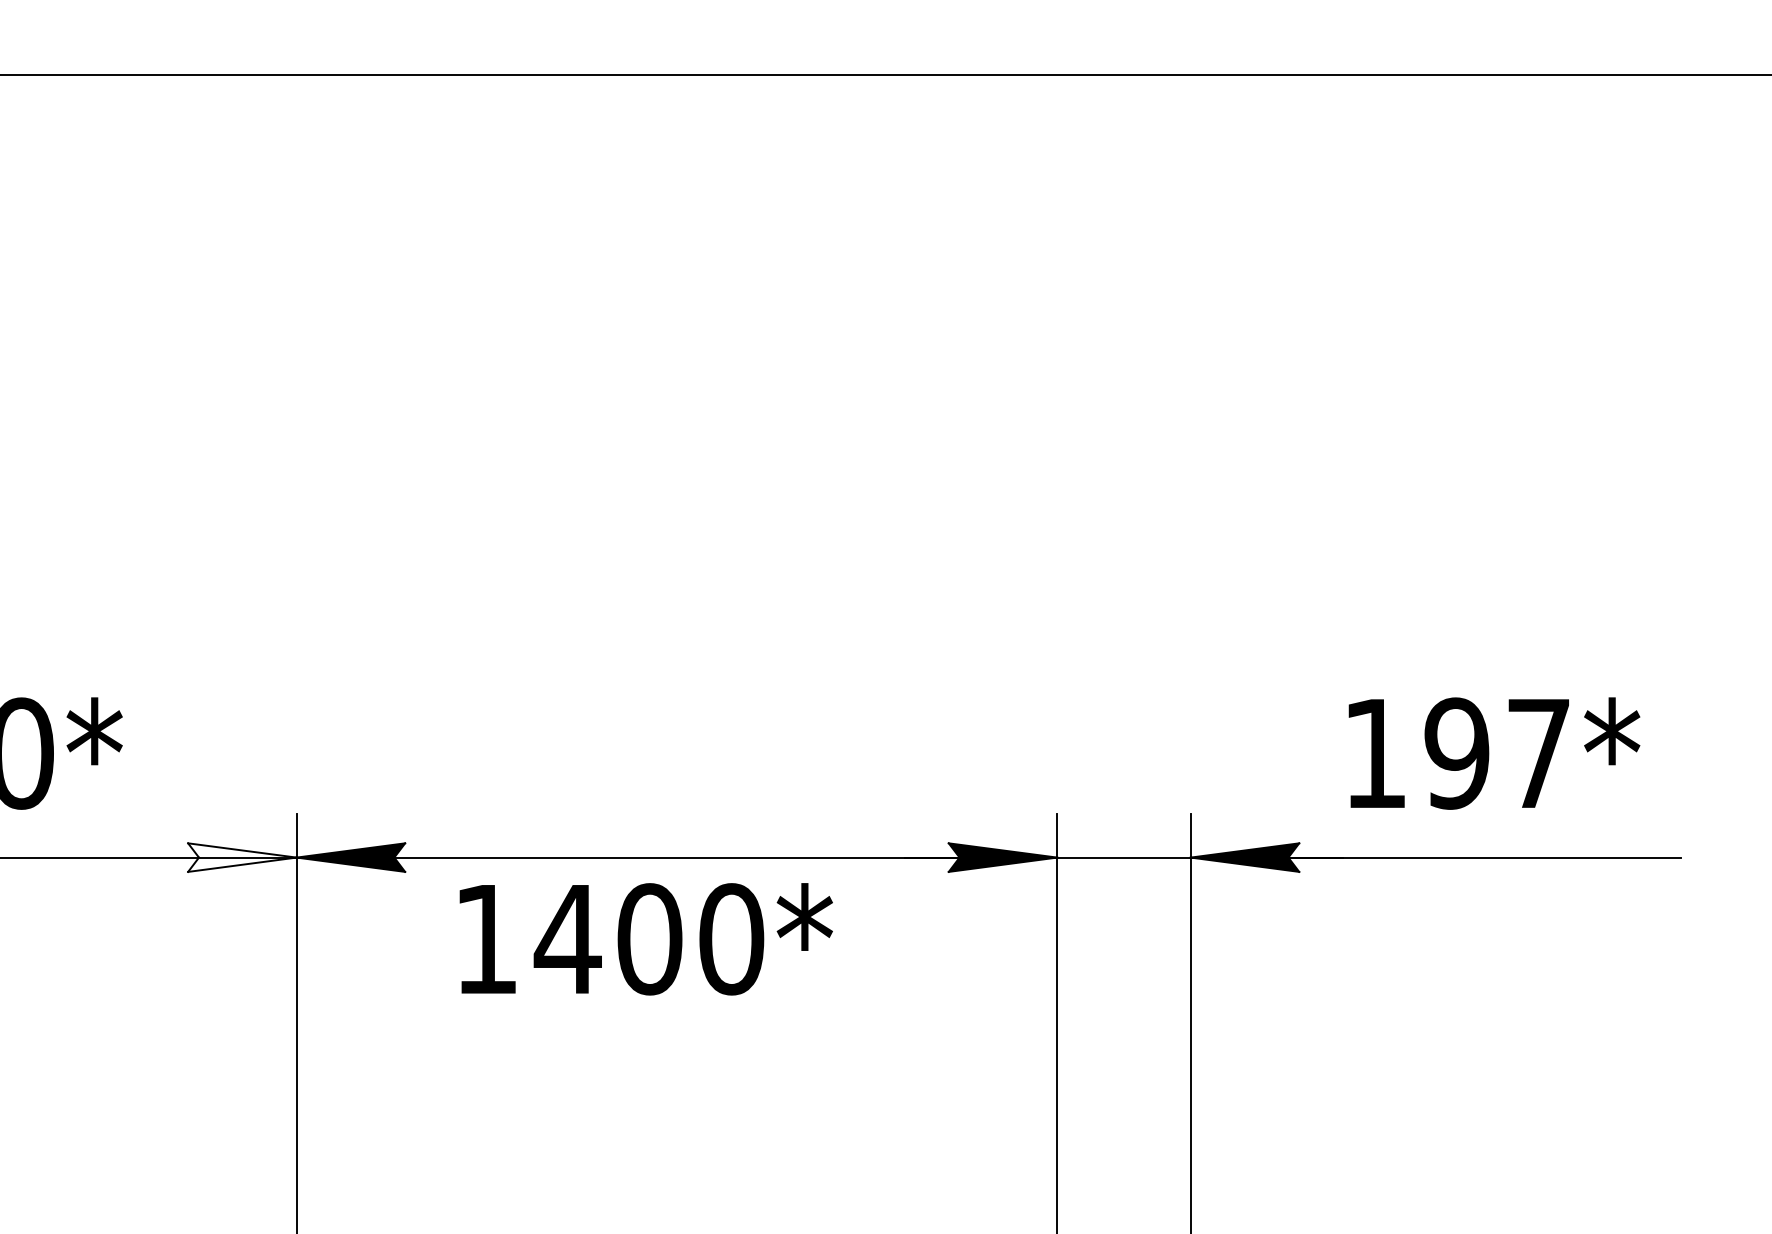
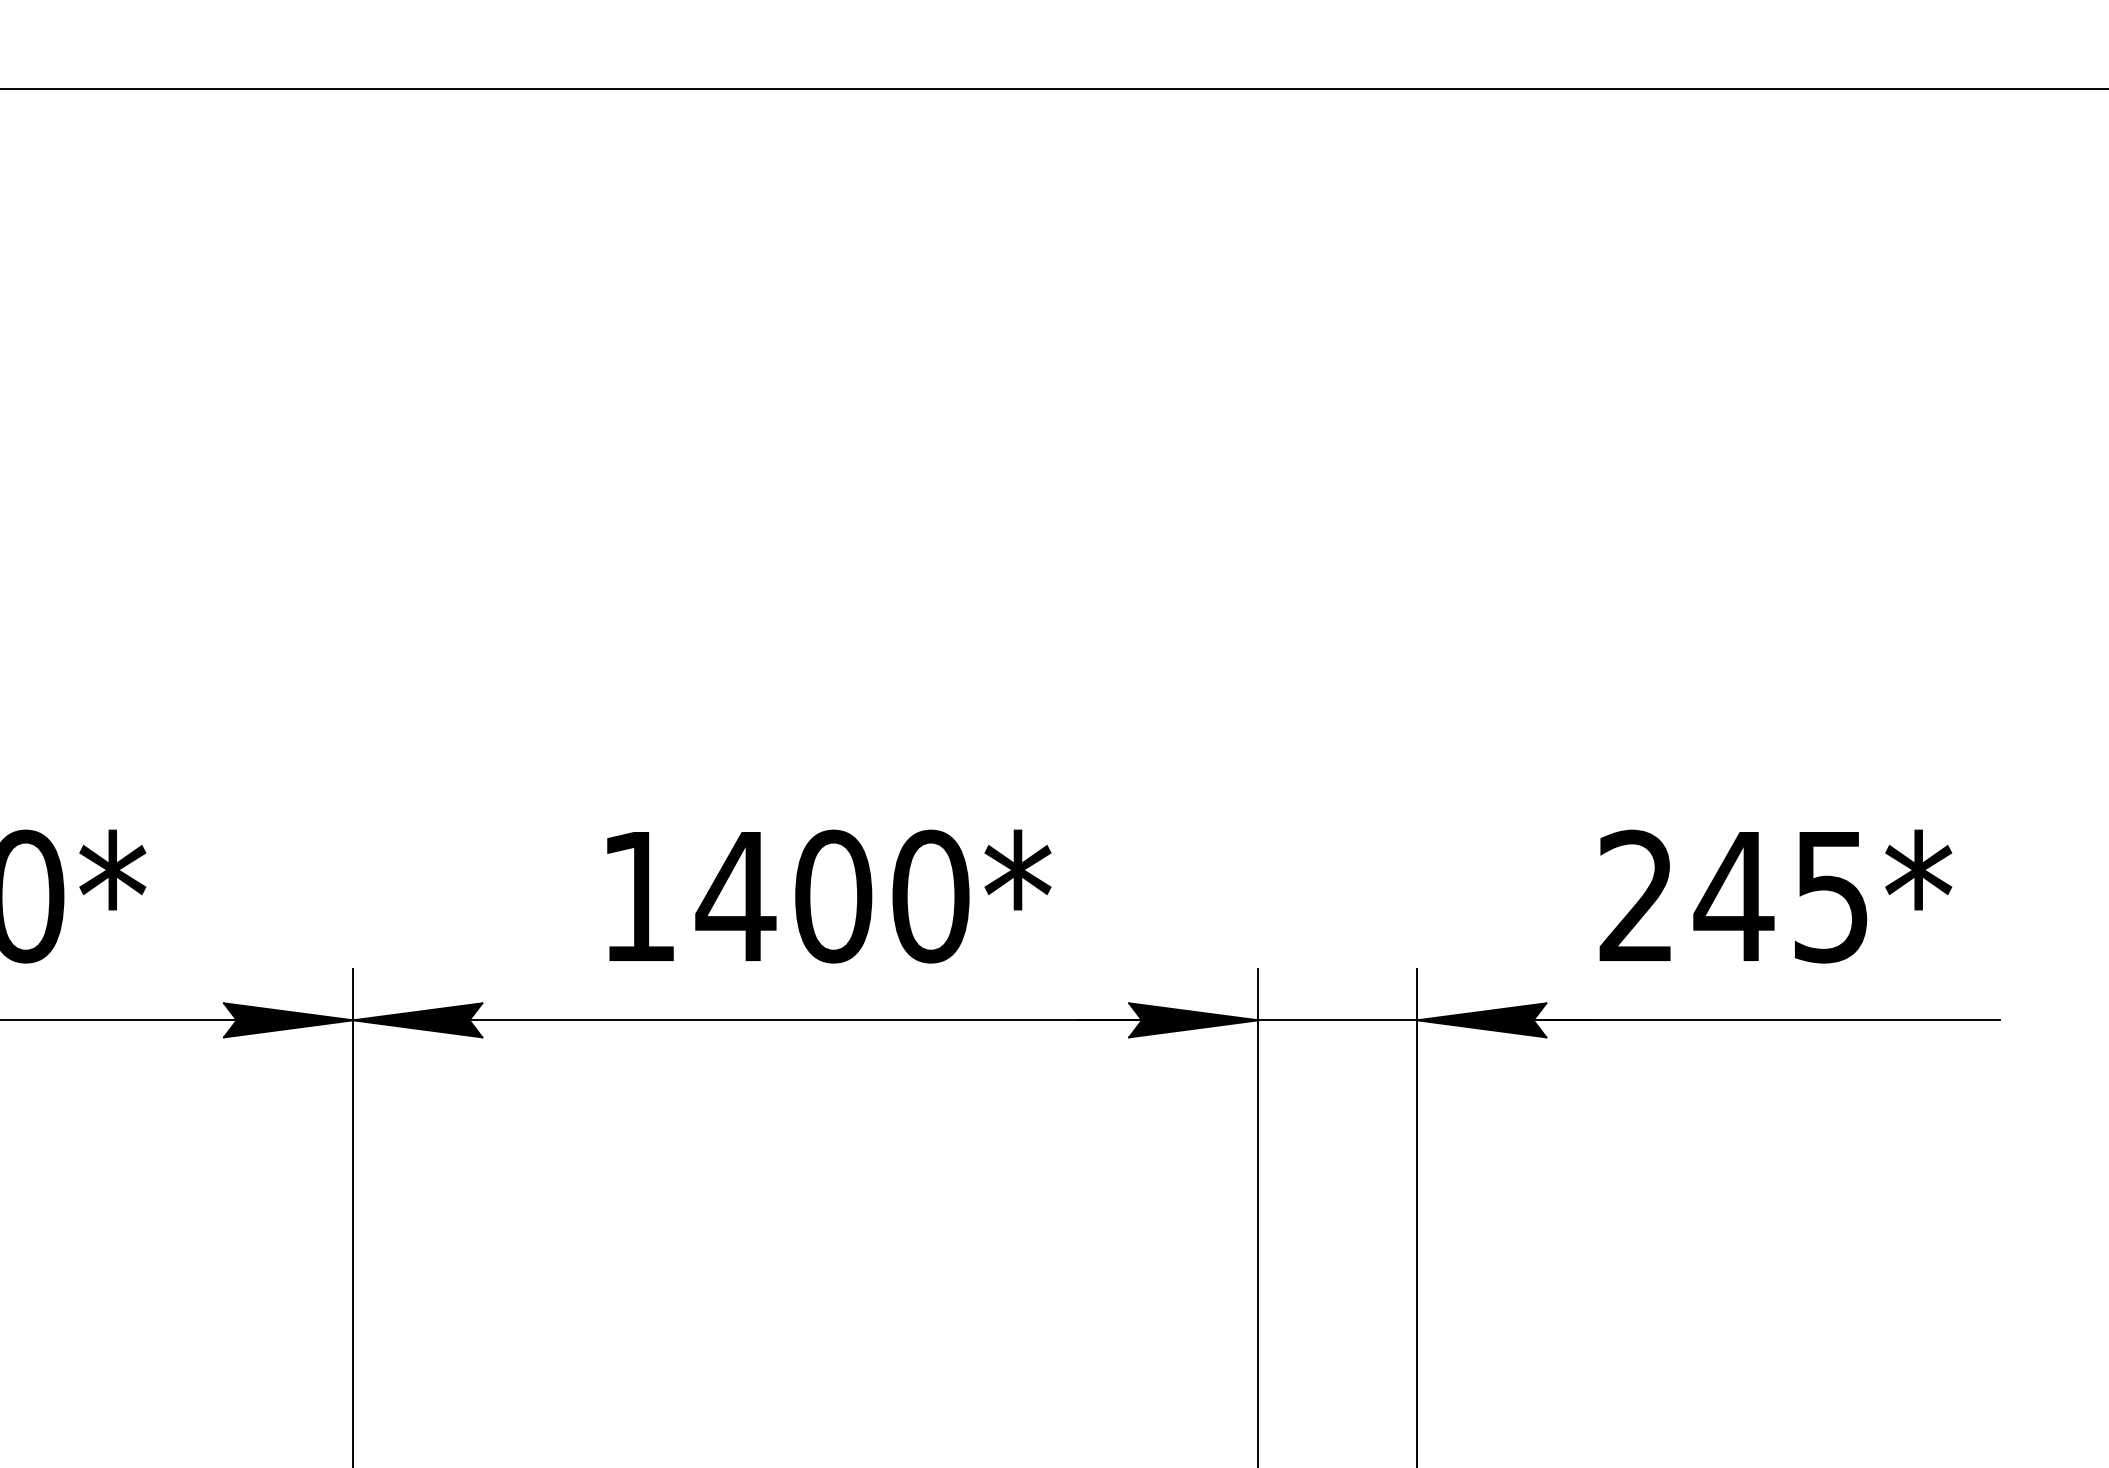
text: (1456, 753) -> (1733, 896), 197* -> 245*
fill: (242, 857) -> (288, 1020), added
text: (646, 939) -> (829, 896), moved

